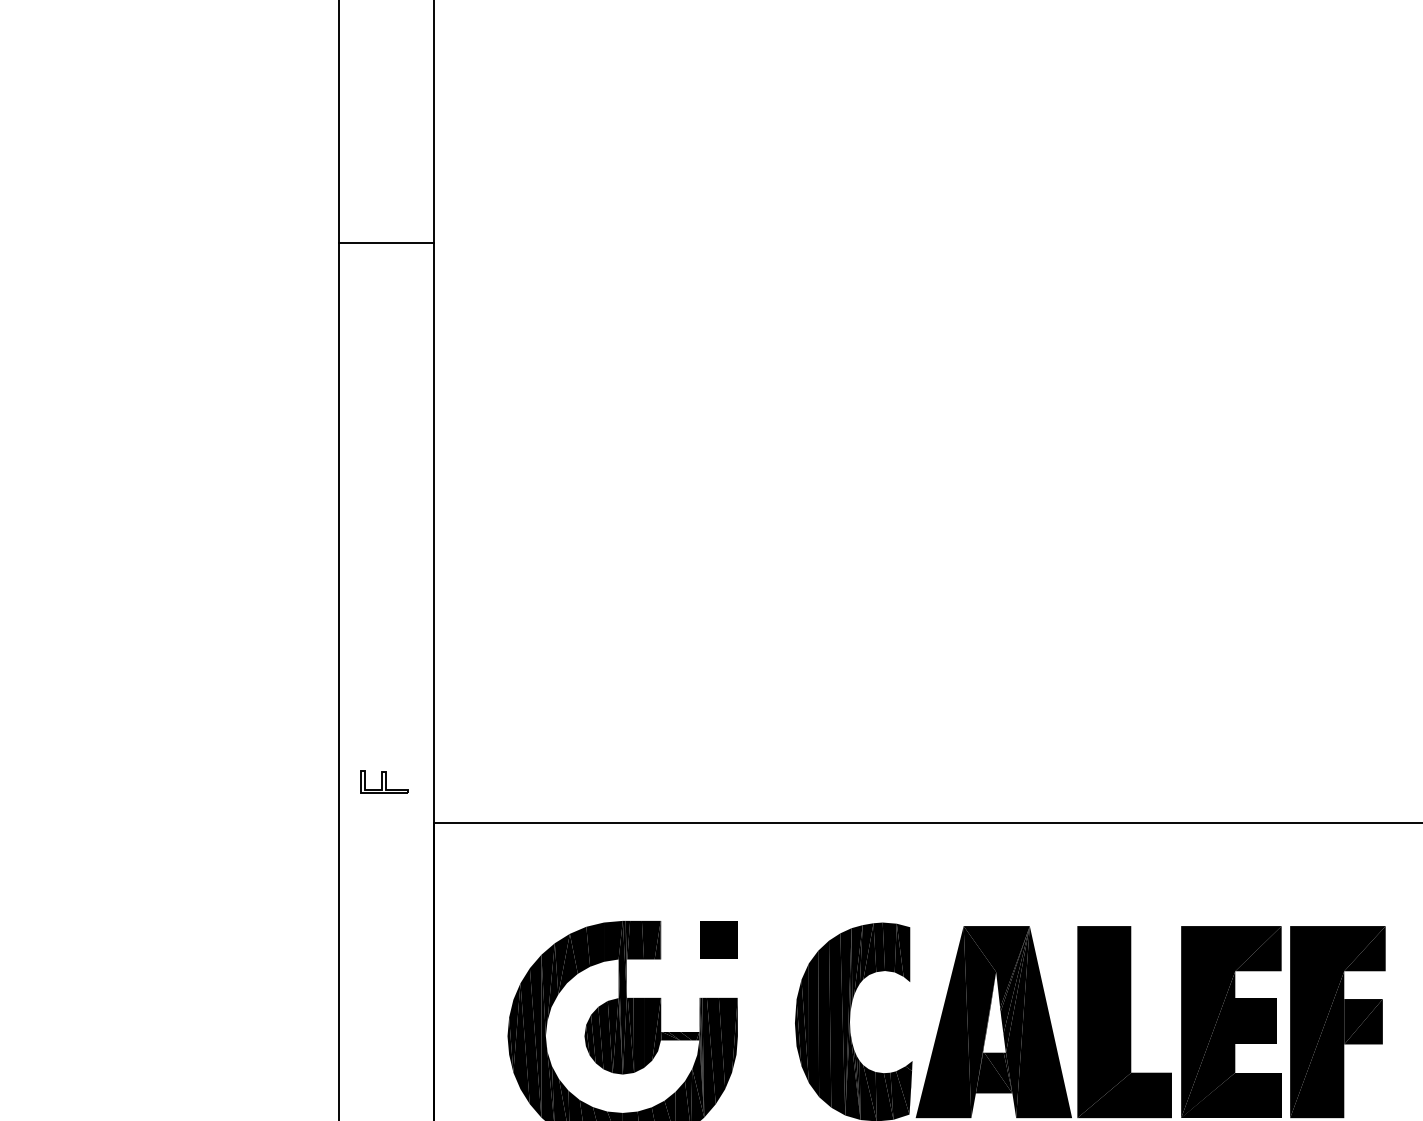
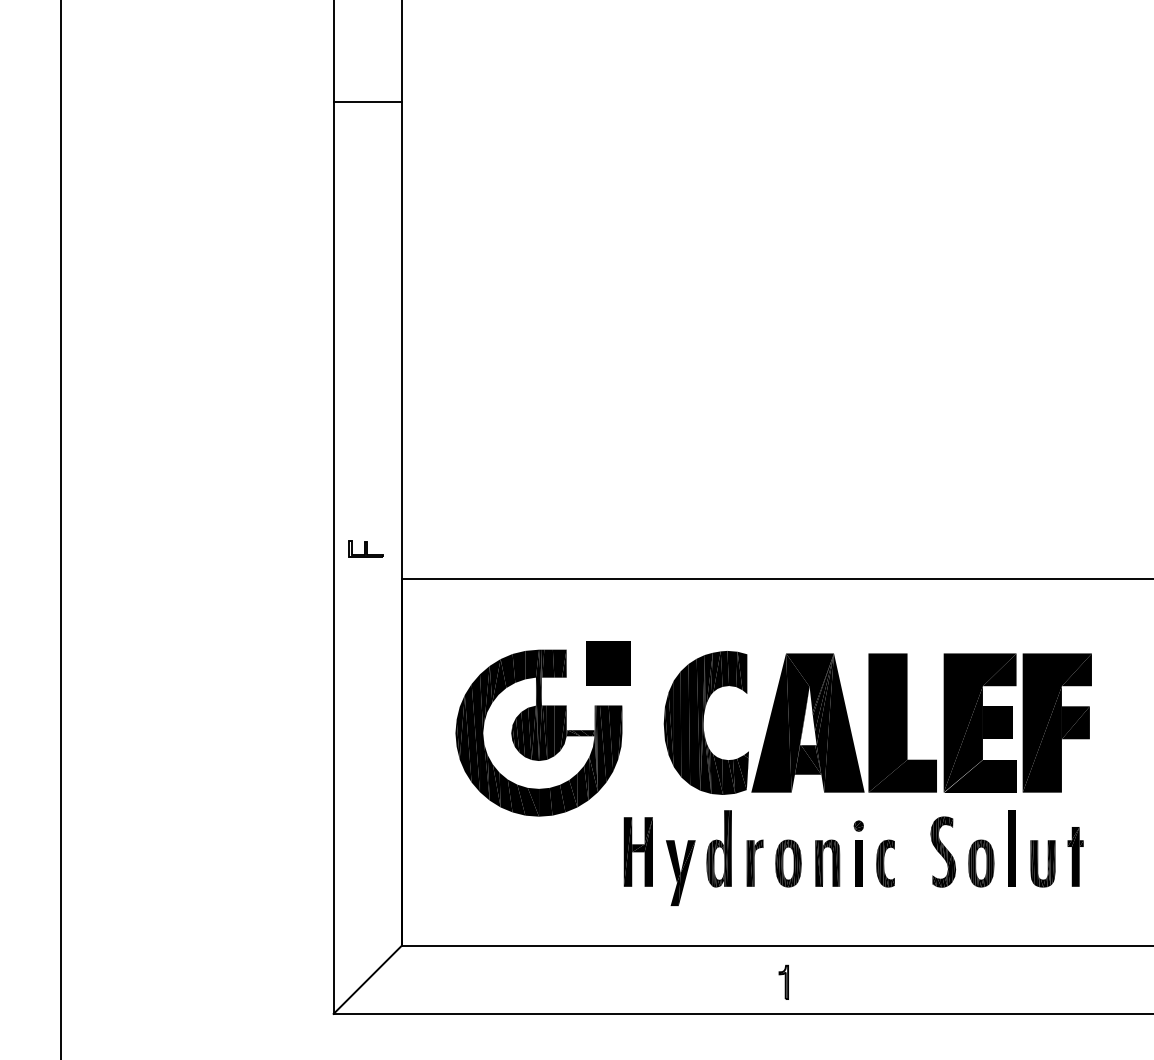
line: (386, 243) -> (367, 102), moved
part: (718, 939) -> (608, 663), size x1.6

